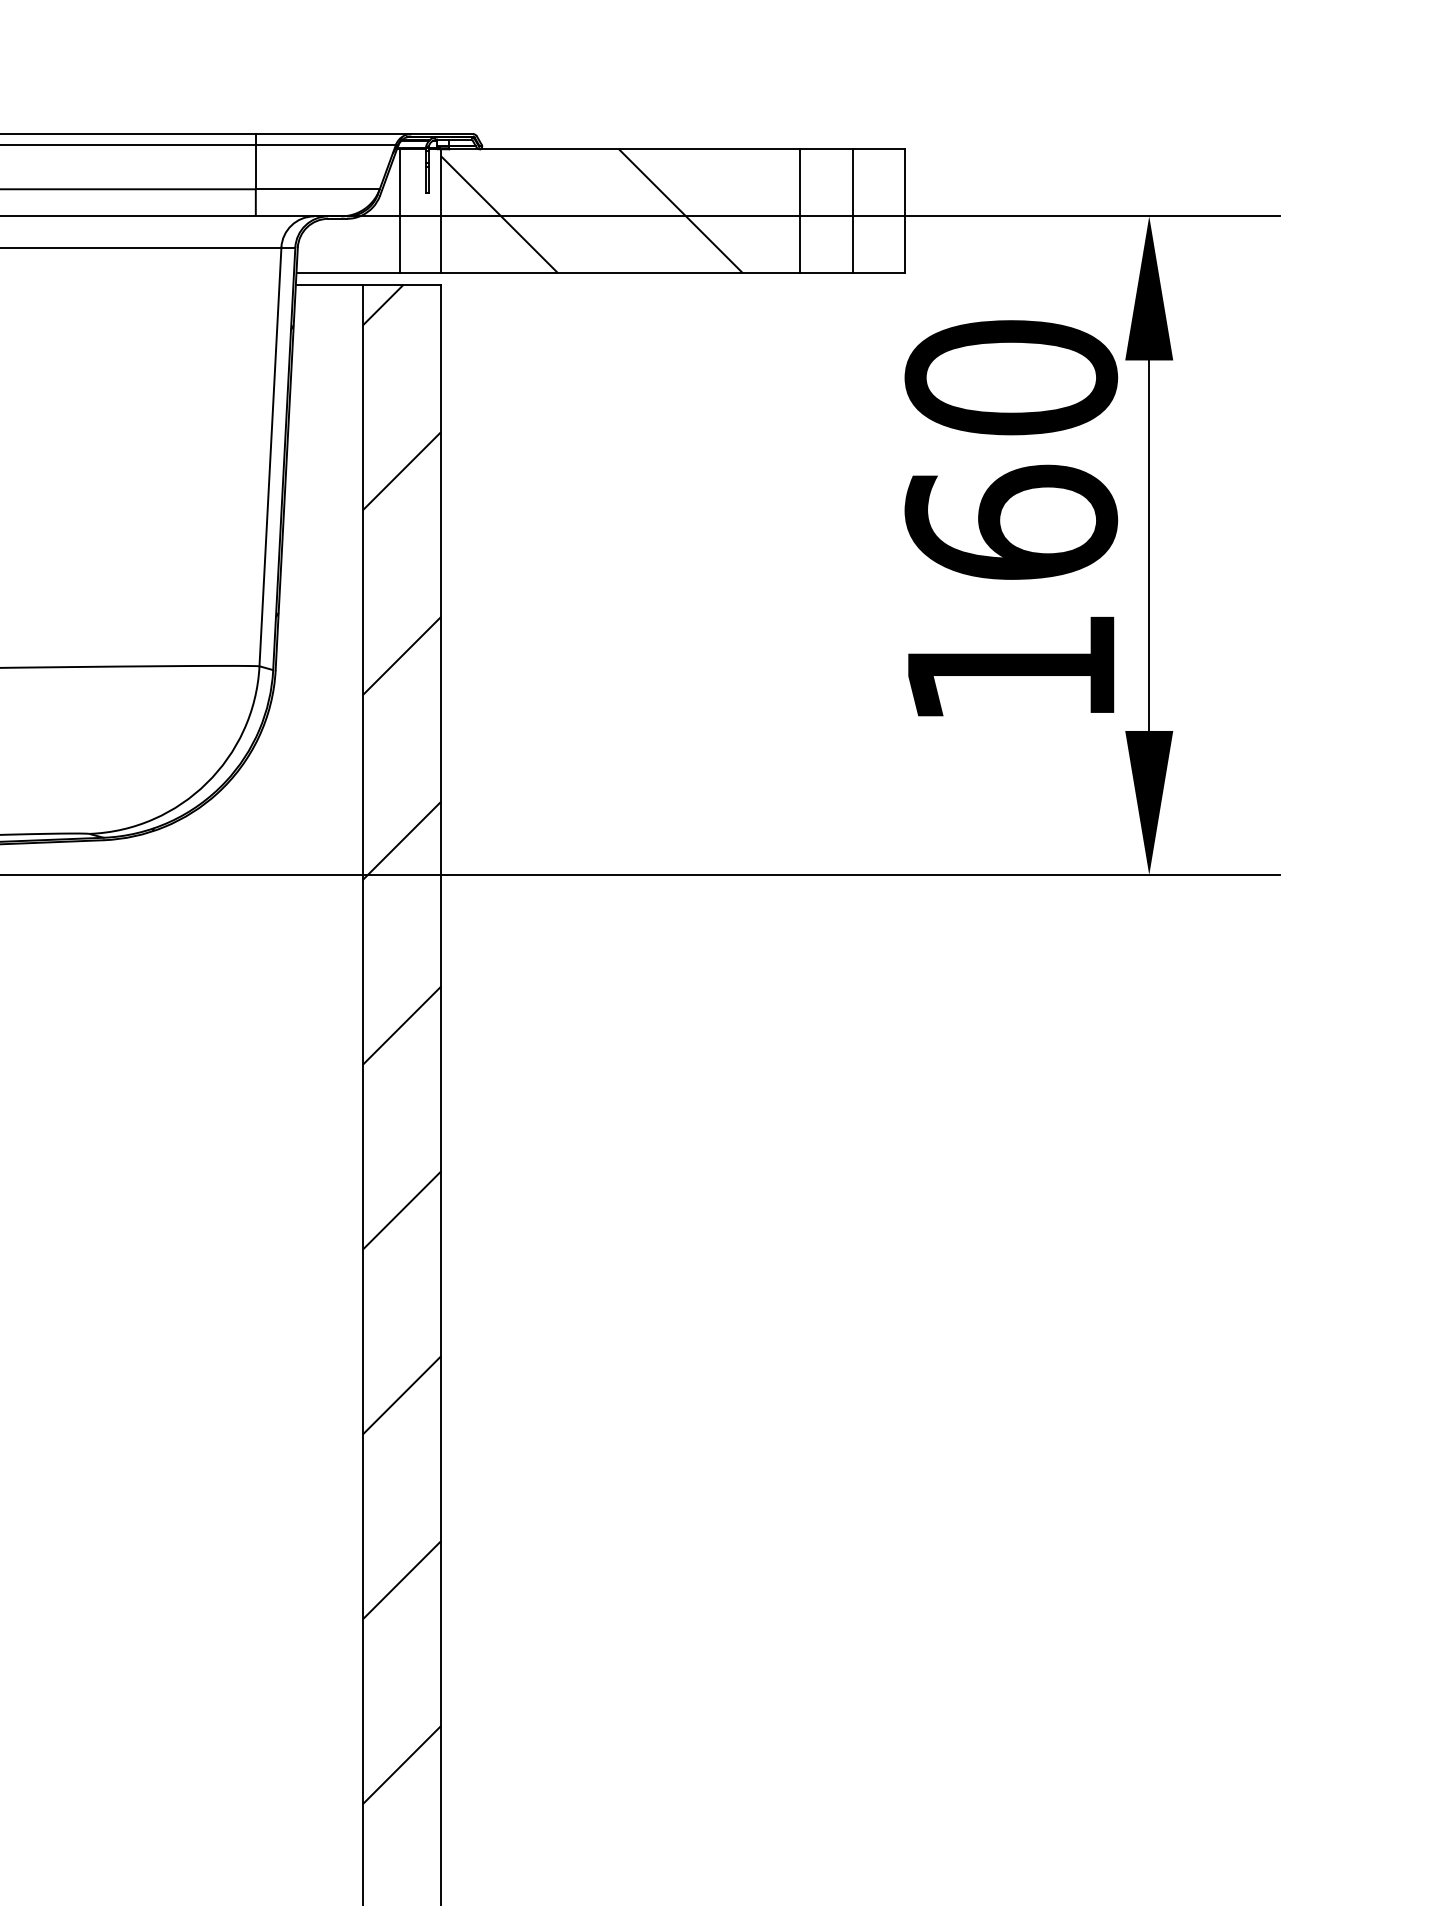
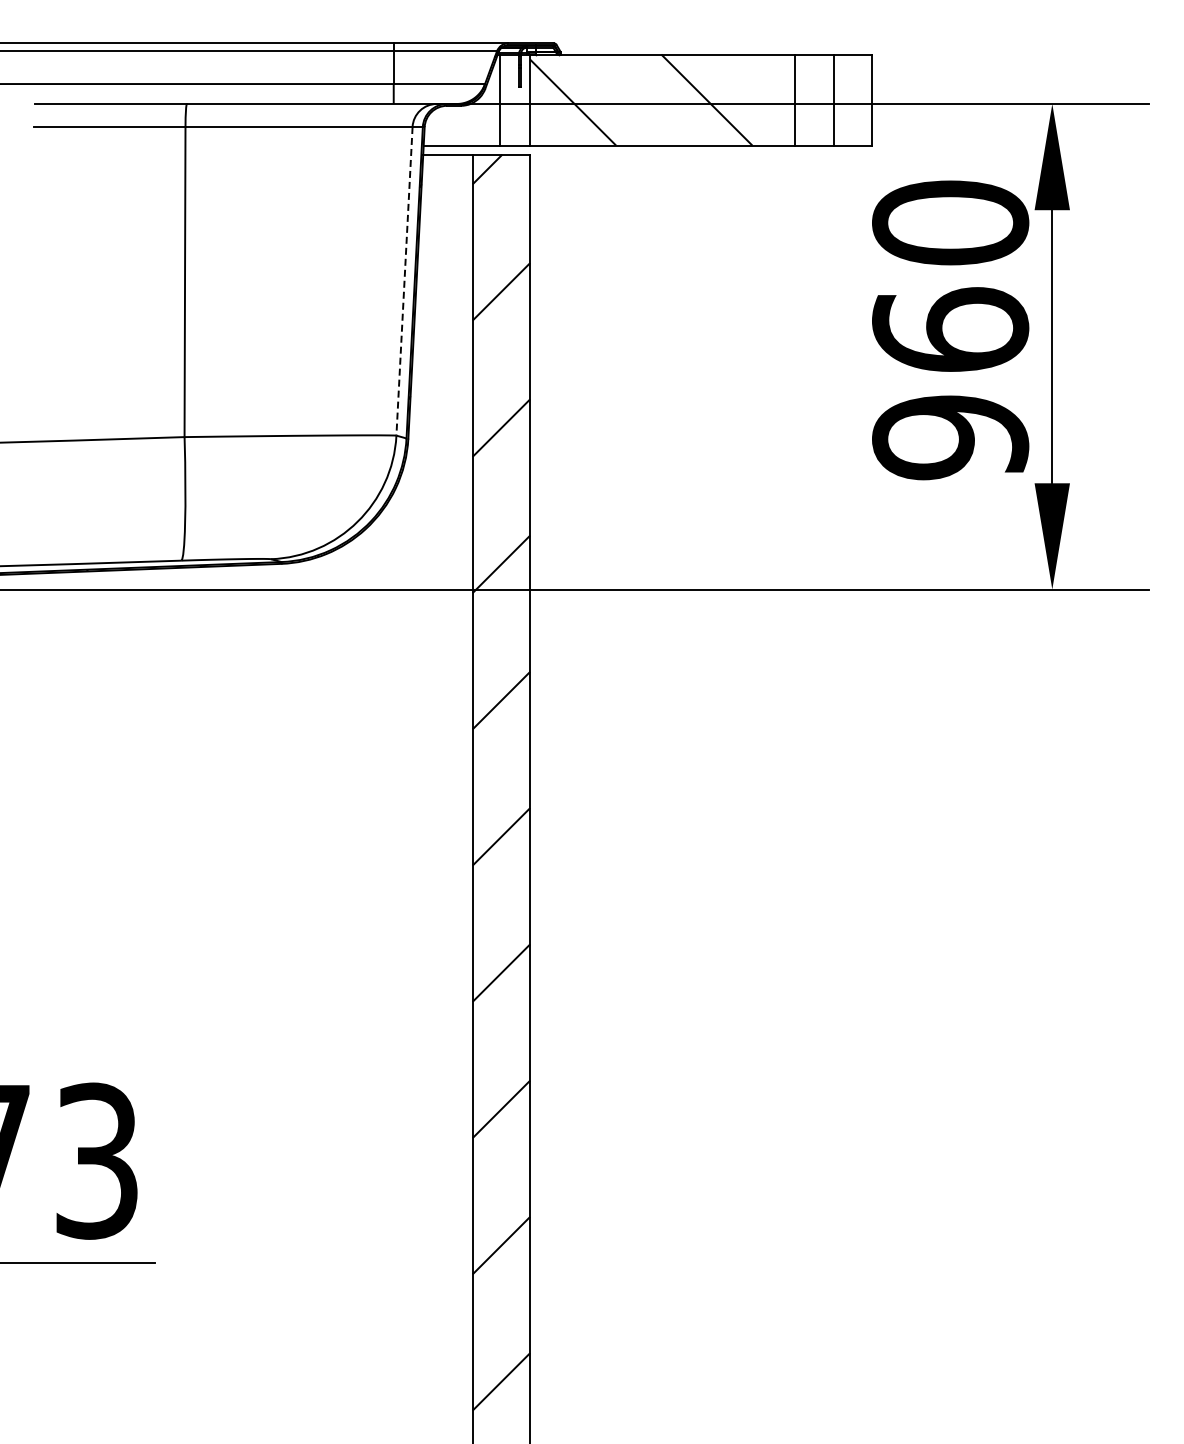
line: (270, 457) -> (404, 281), solid -> dashed
text: (1011, 668) -> (950, 437), 160 -> 960

